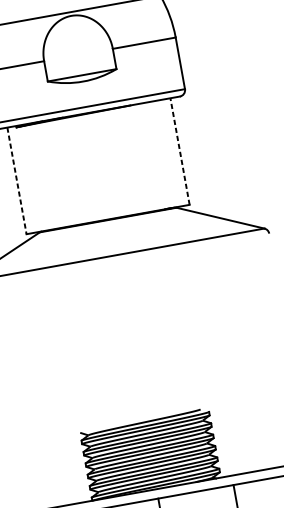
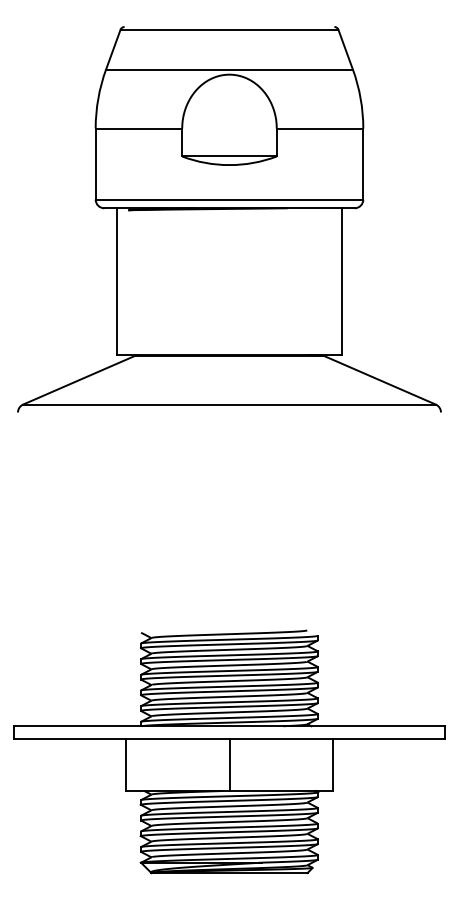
line: (179, 151) -> (341, 281), dashed -> solid
line: (17, 181) -> (117, 282), dashed -> solid

